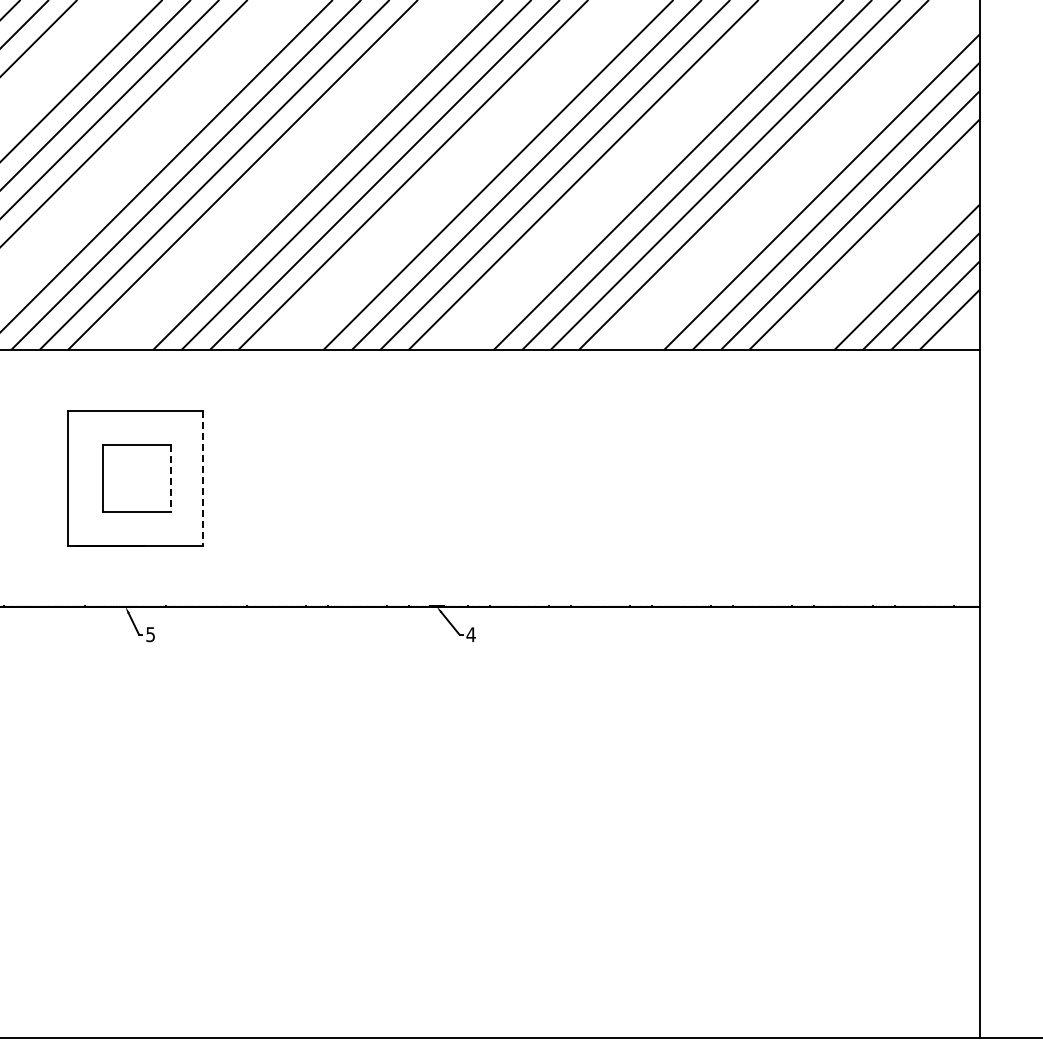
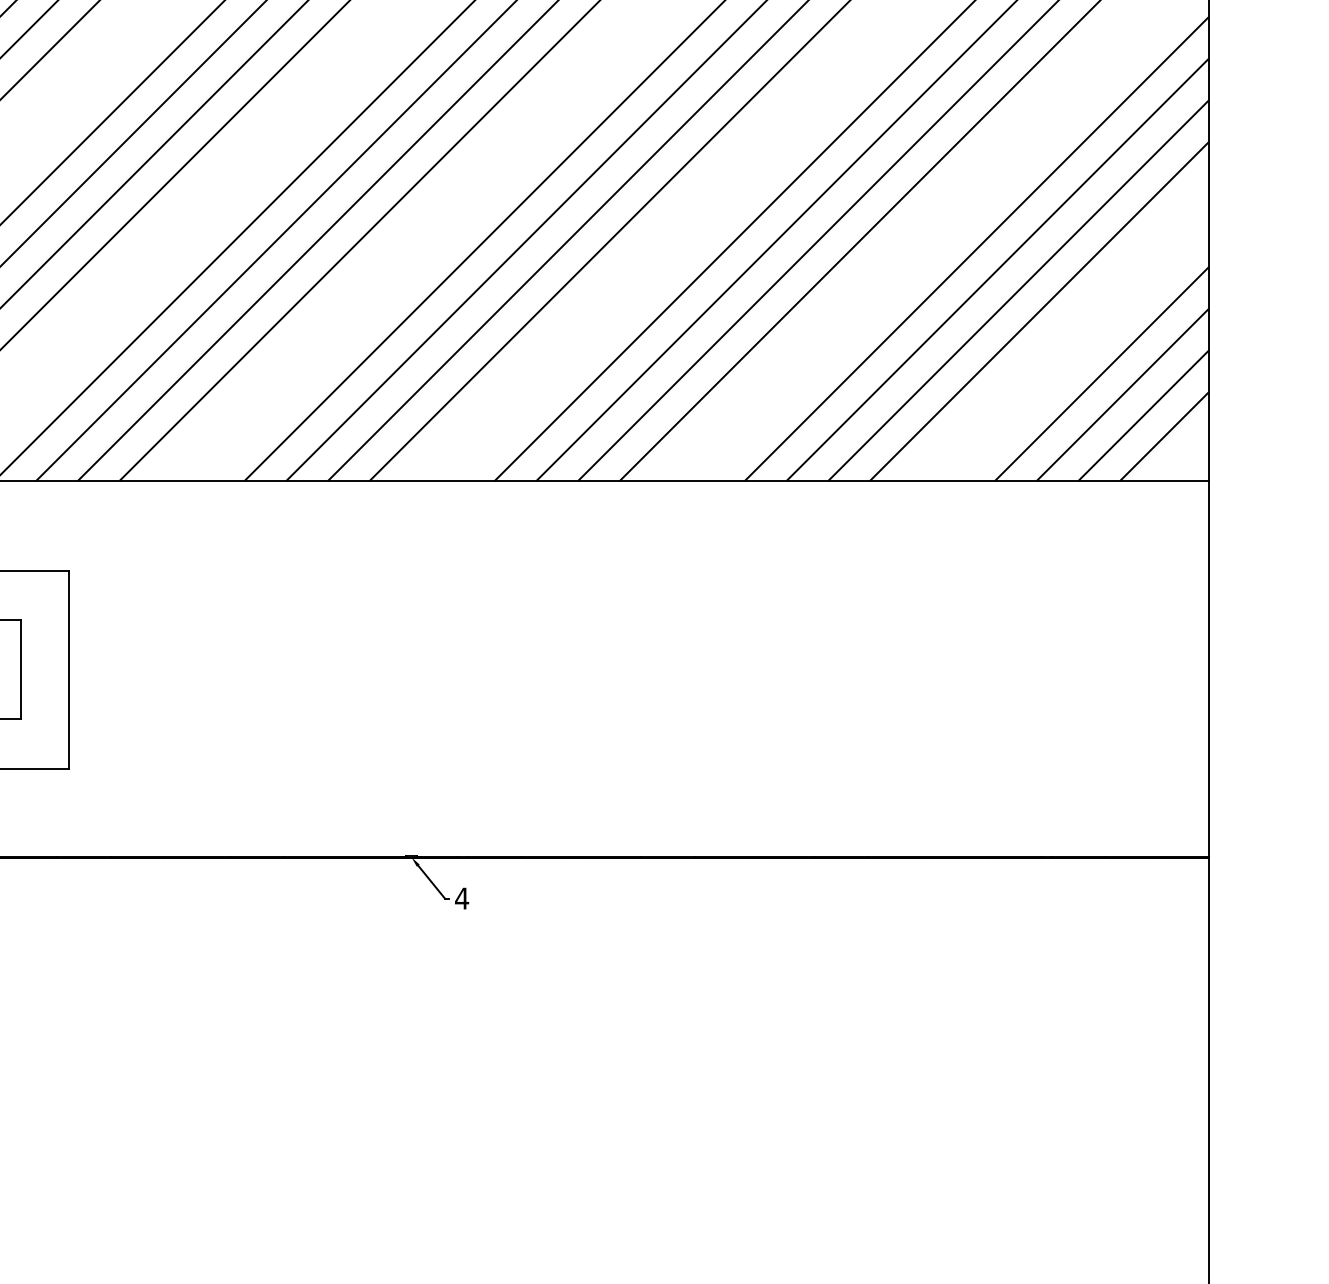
line: (170, 478) -> (20, 669), dashed -> solid
line: (203, 478) -> (68, 669), dashed -> solid

